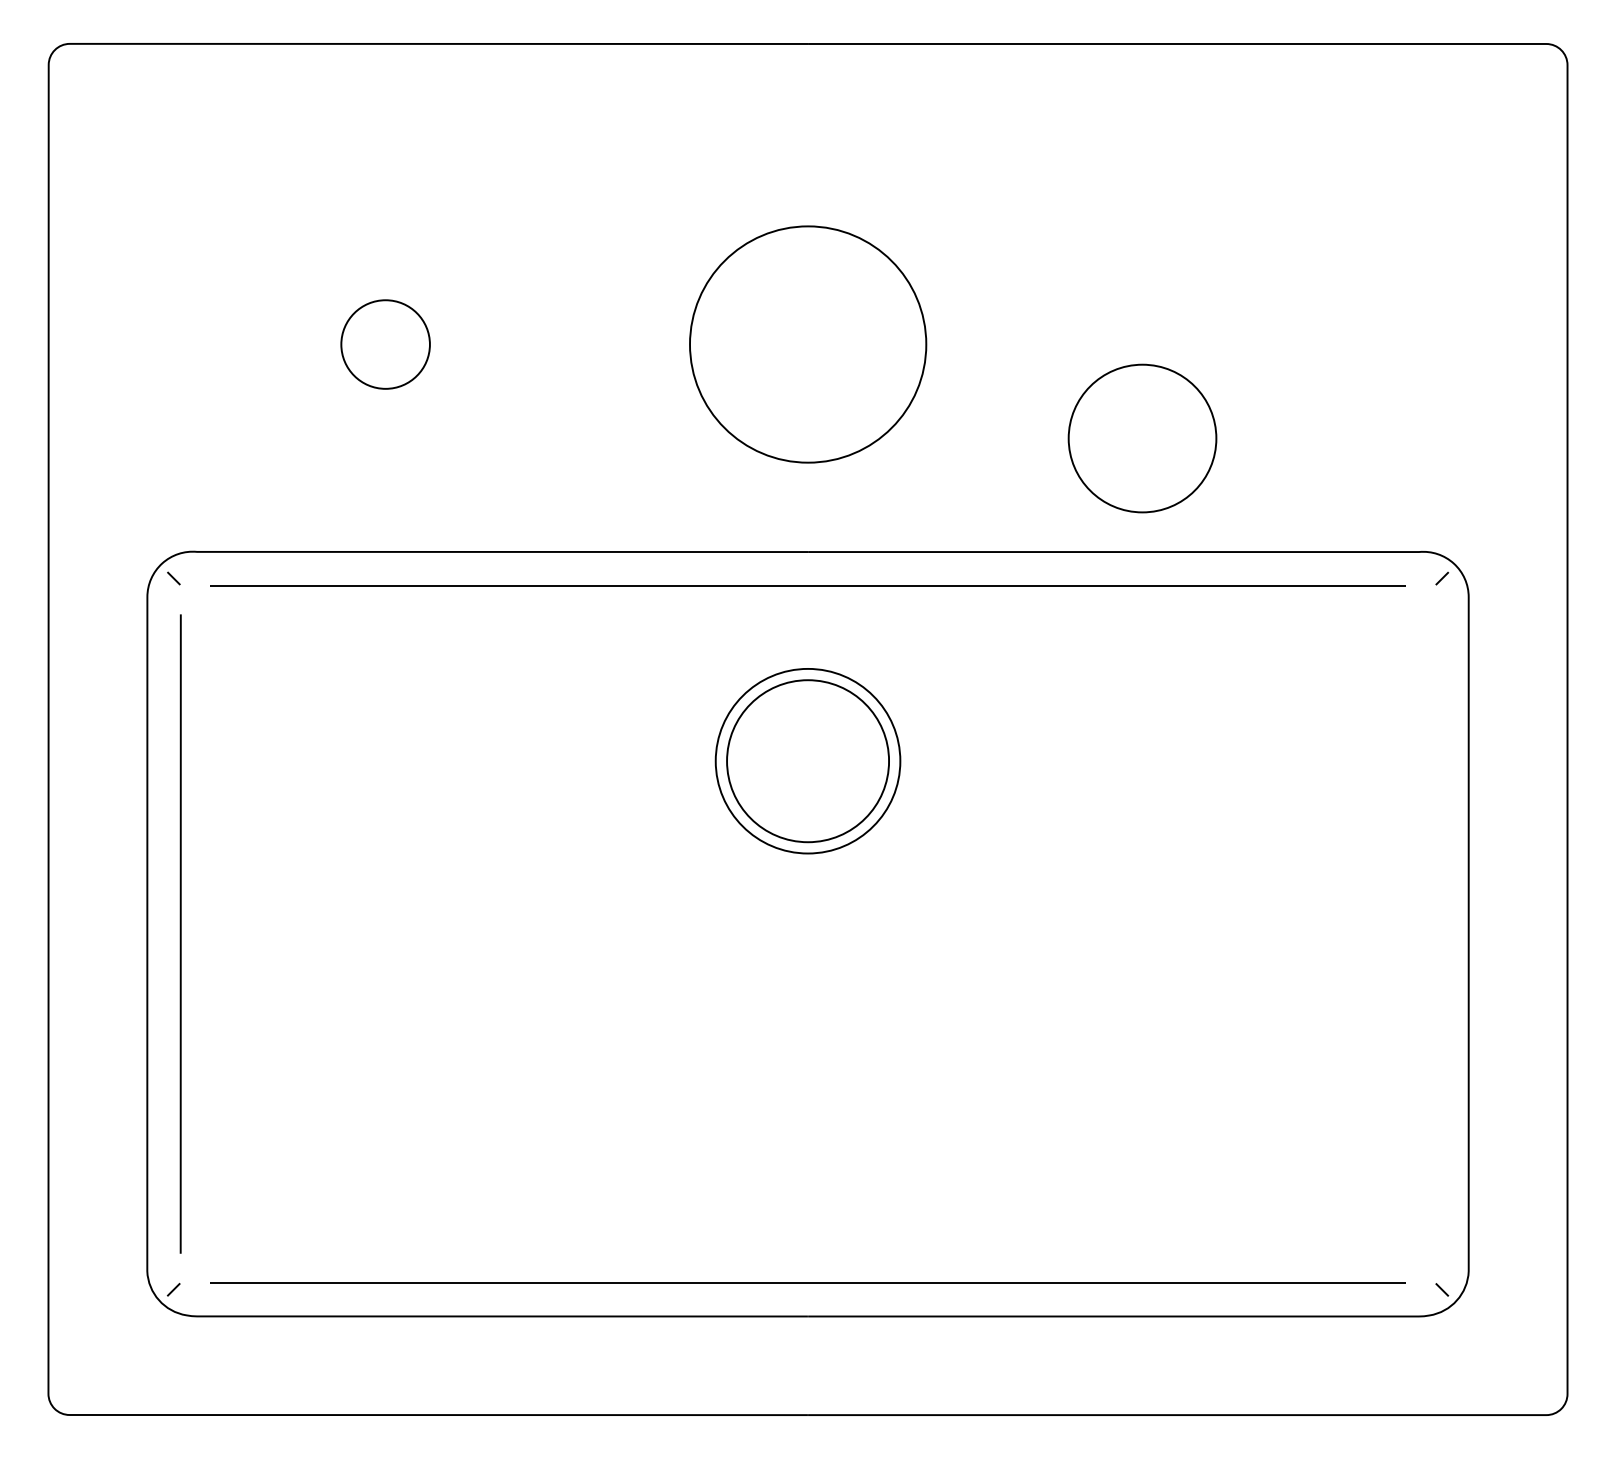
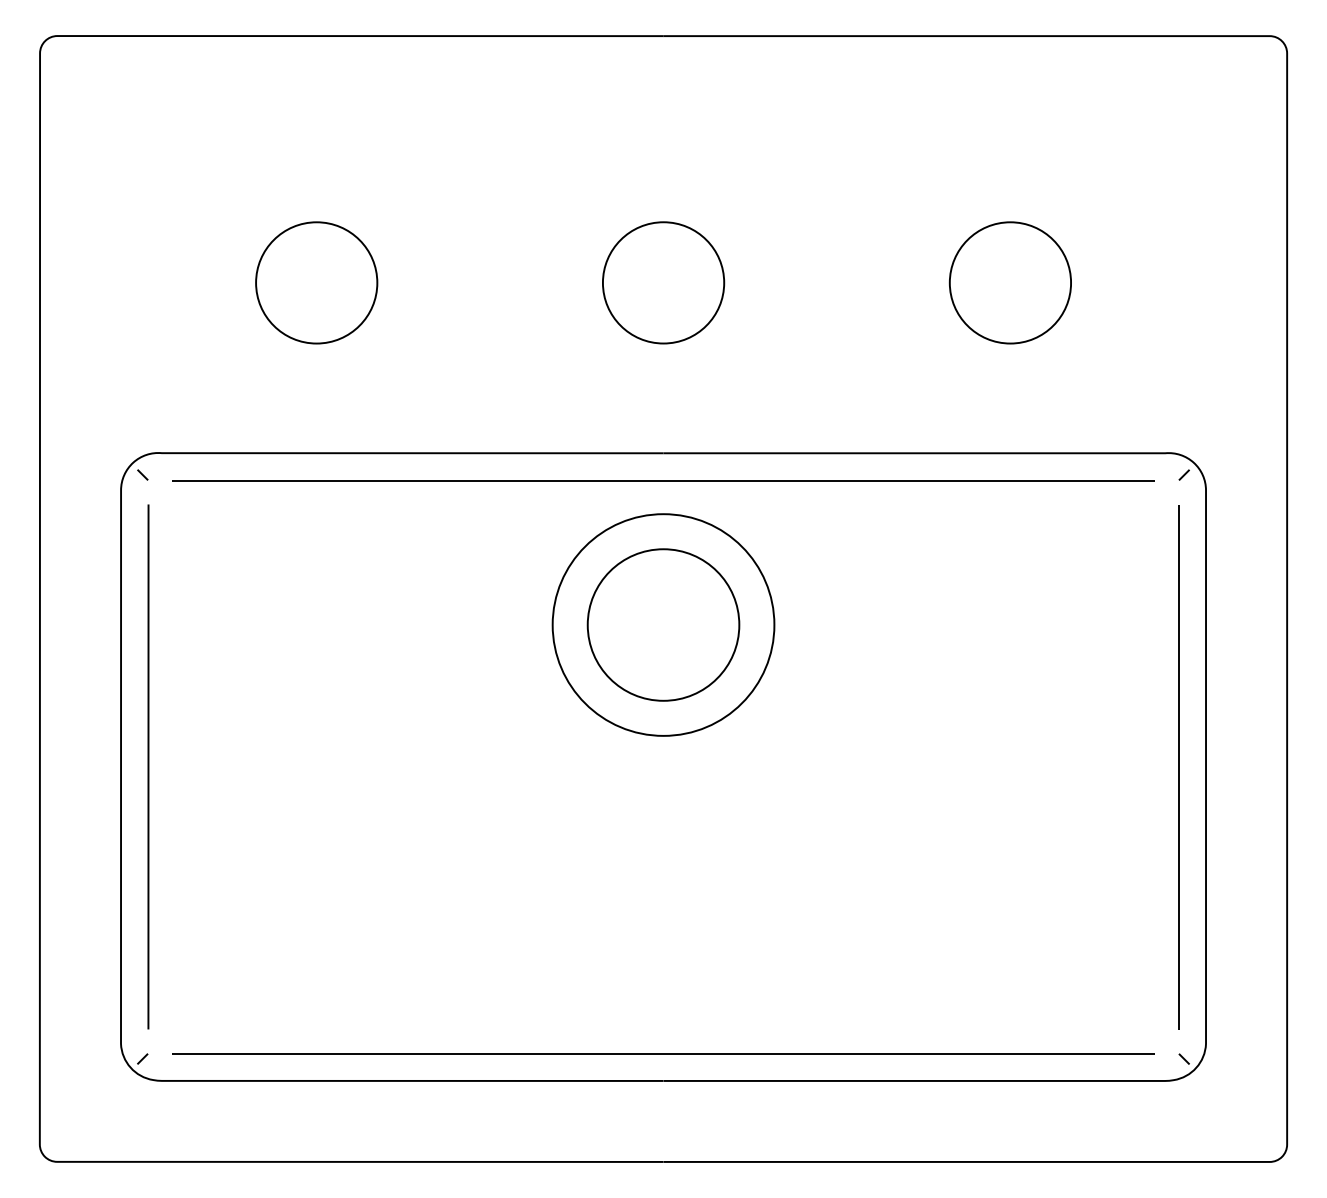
circle: (385, 344) -> (316, 282), size x1.67
circle: (807, 344) -> (663, 282), size x0.62
circle: (1142, 438) -> (1010, 282), moved
circle: (808, 761) -> (663, 625), size x1.67
line: (1434, 933) -> (1177, 766), added

